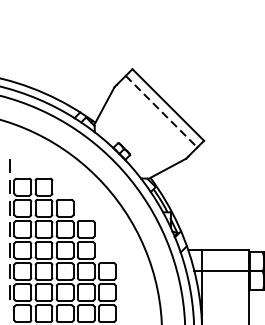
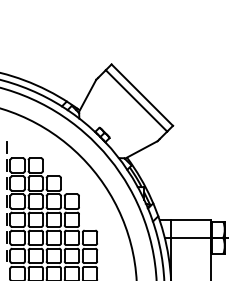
line: (161, 112) -> (136, 101), dashed -> solid

